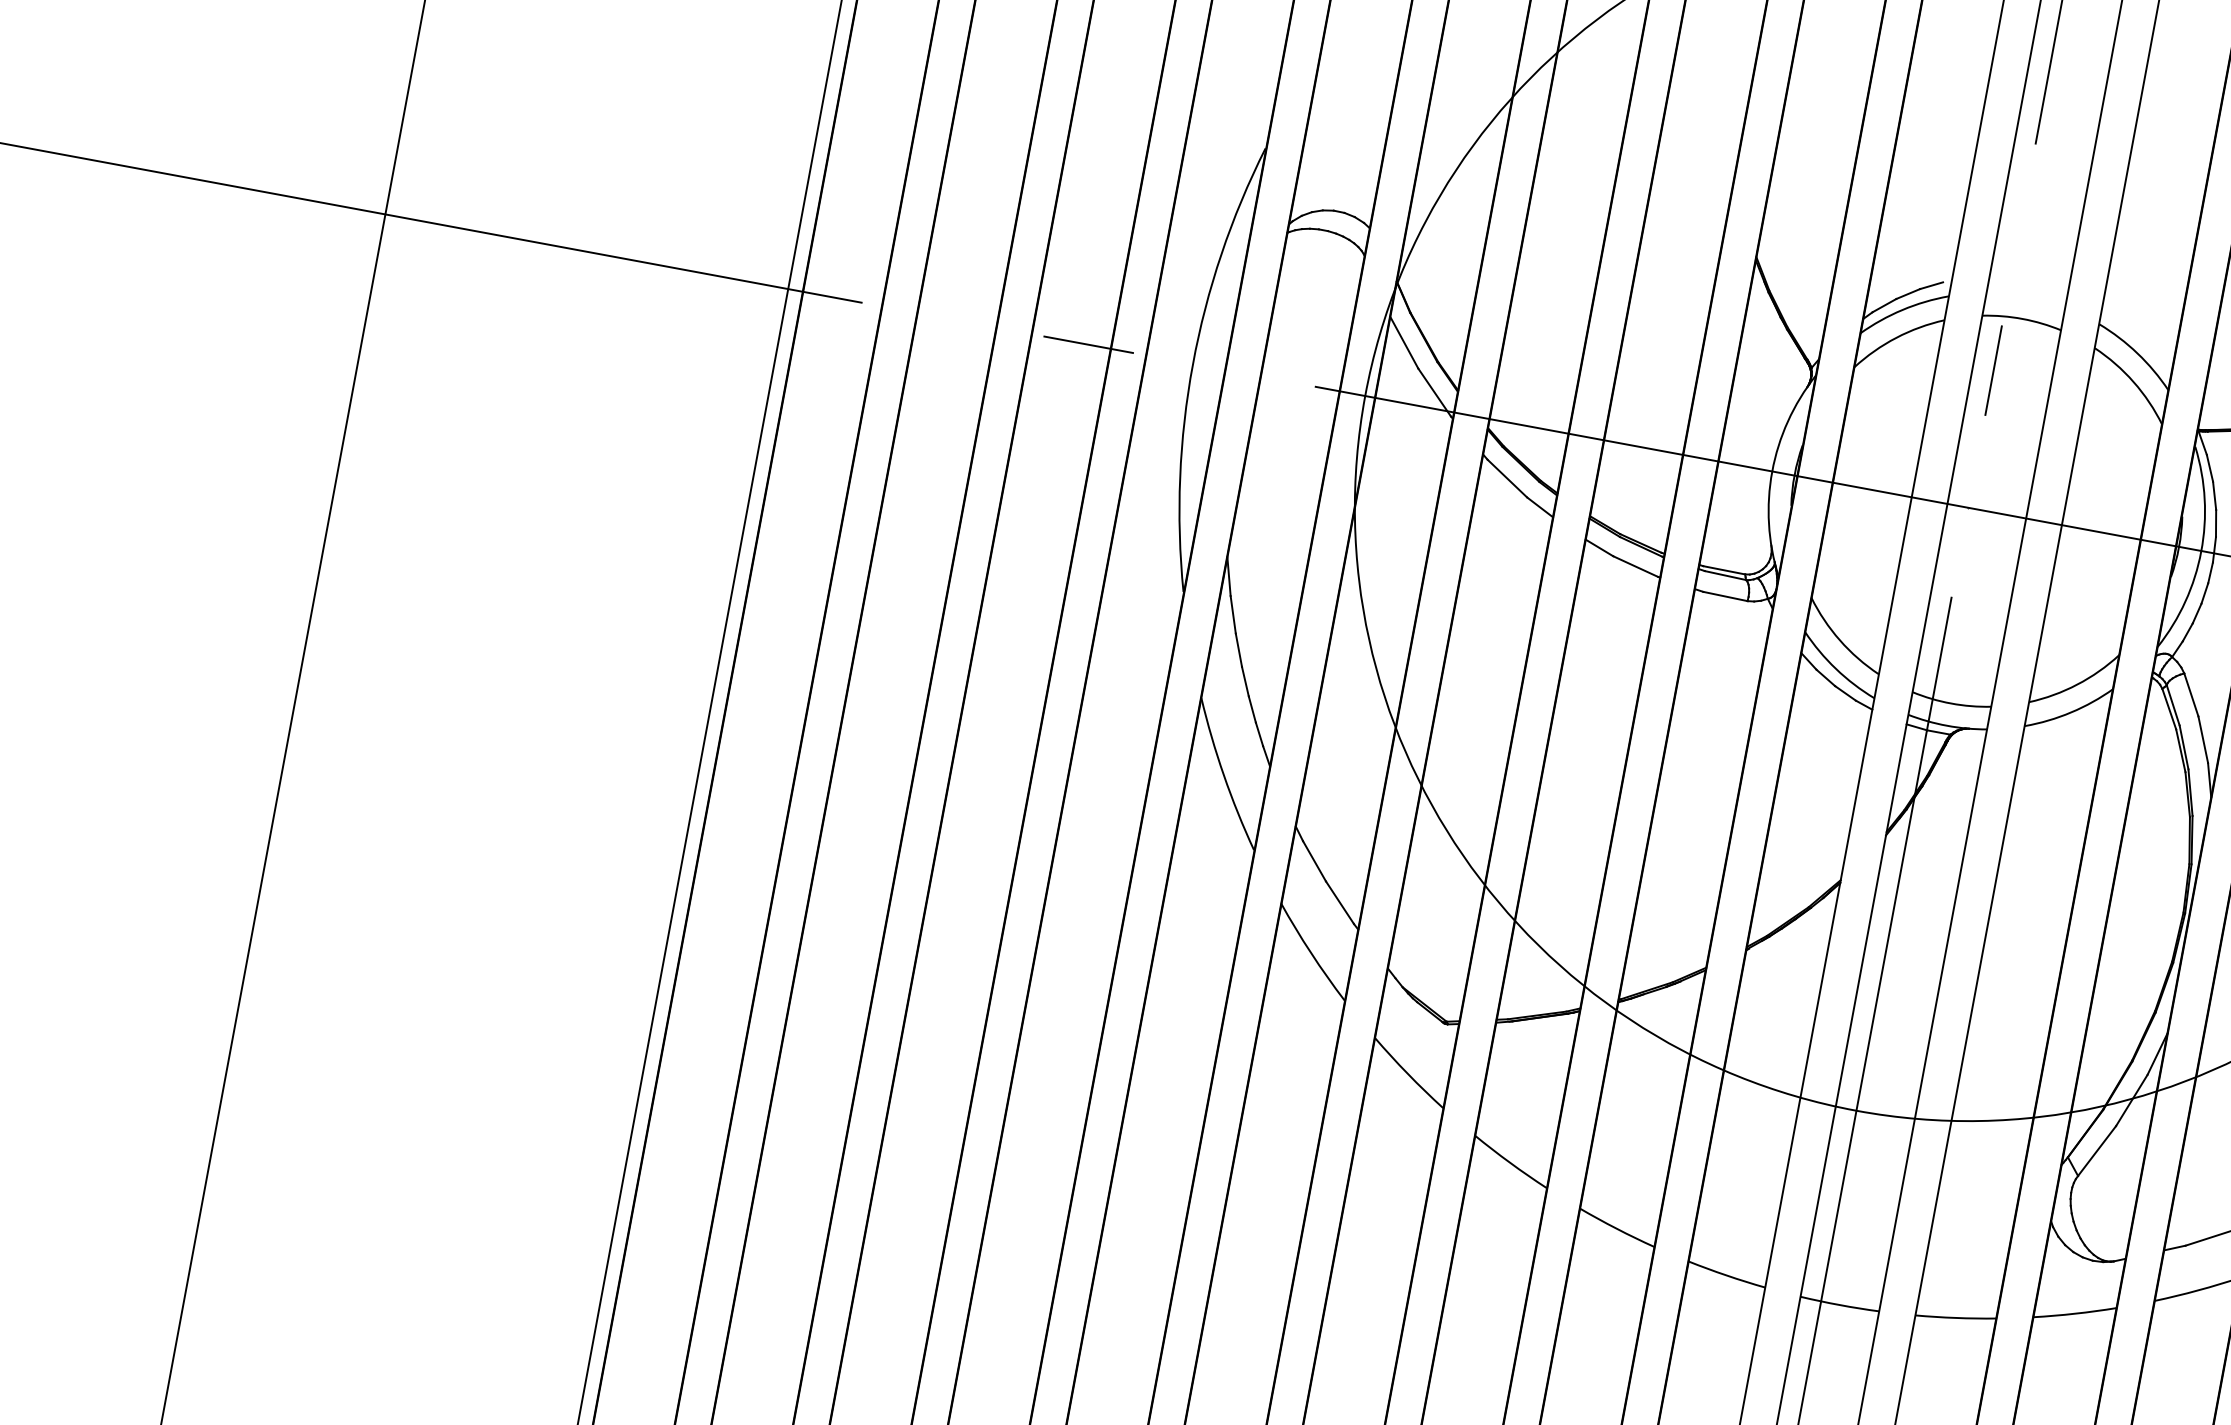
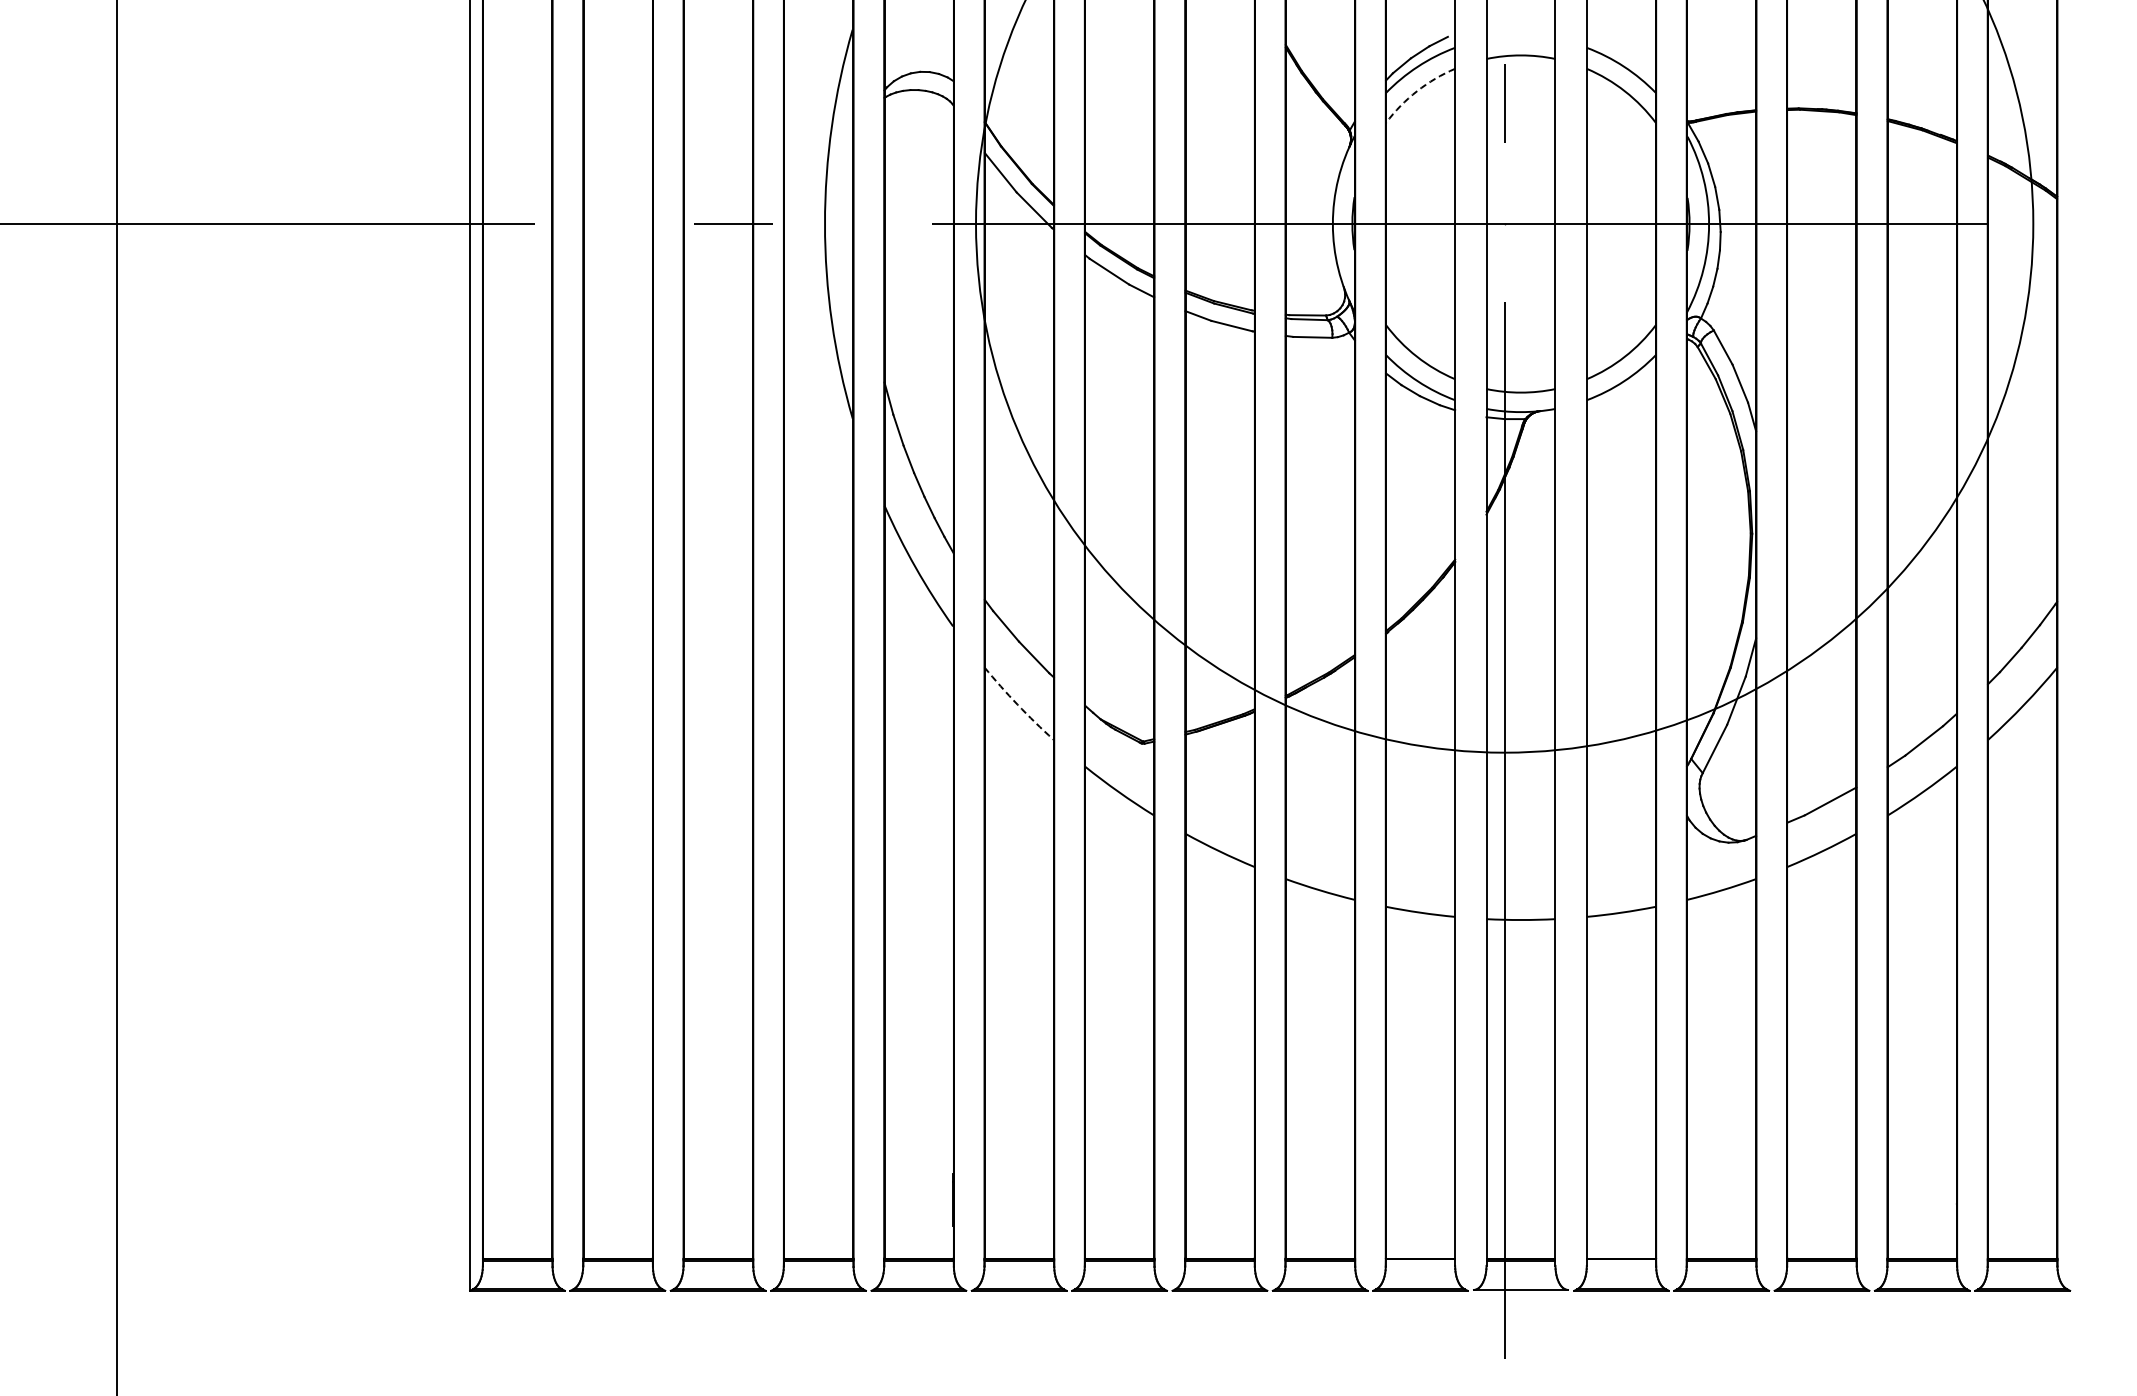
arc: (1896, 338) -> (1417, 91), solid -> dashed
arc: (1310, 952) -> (1017, 704), solid -> dashed

